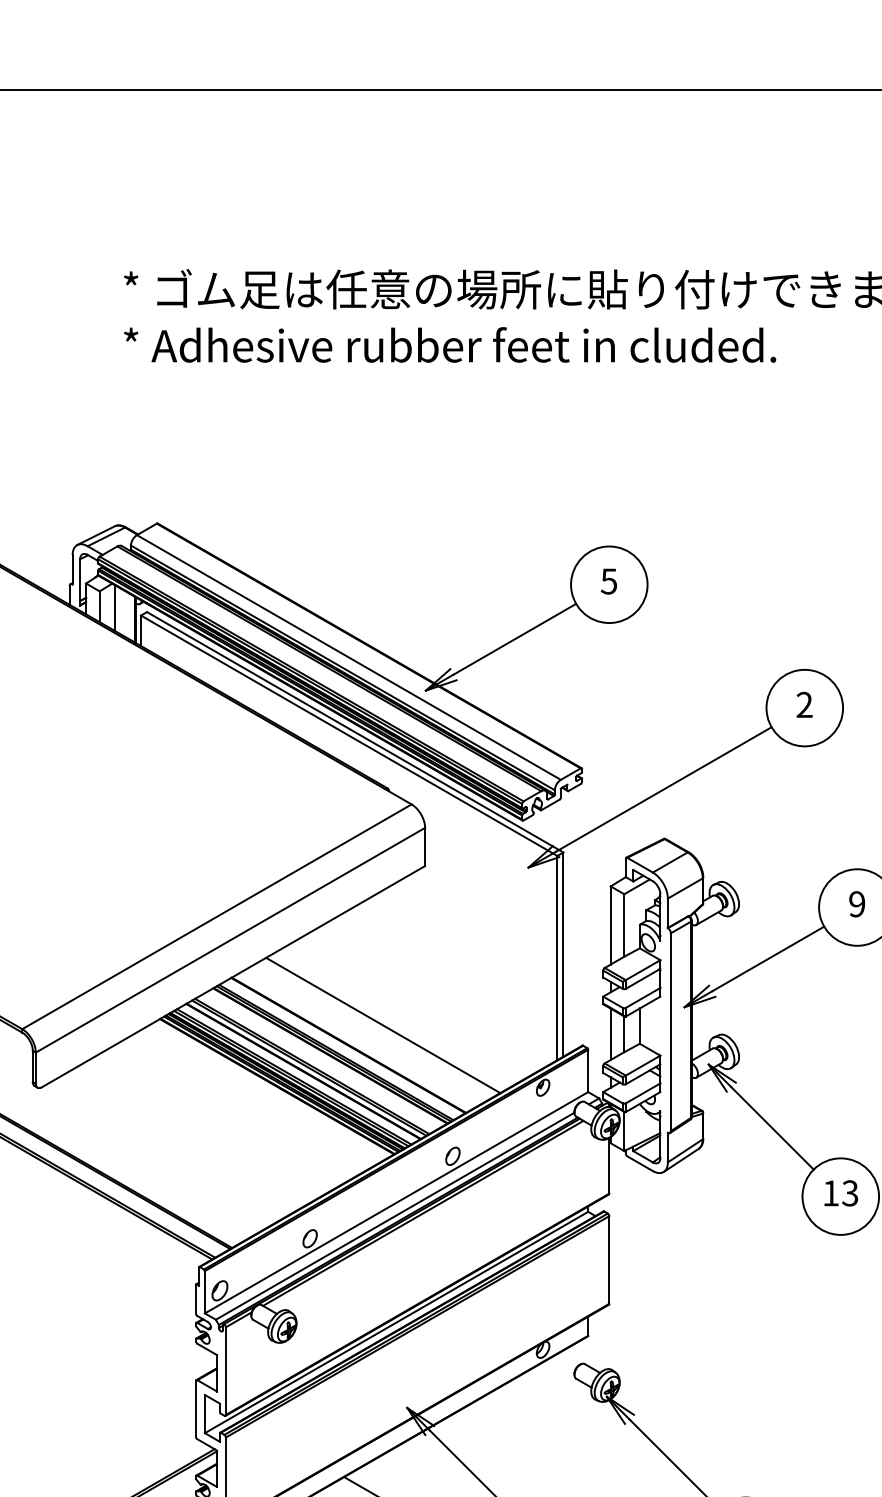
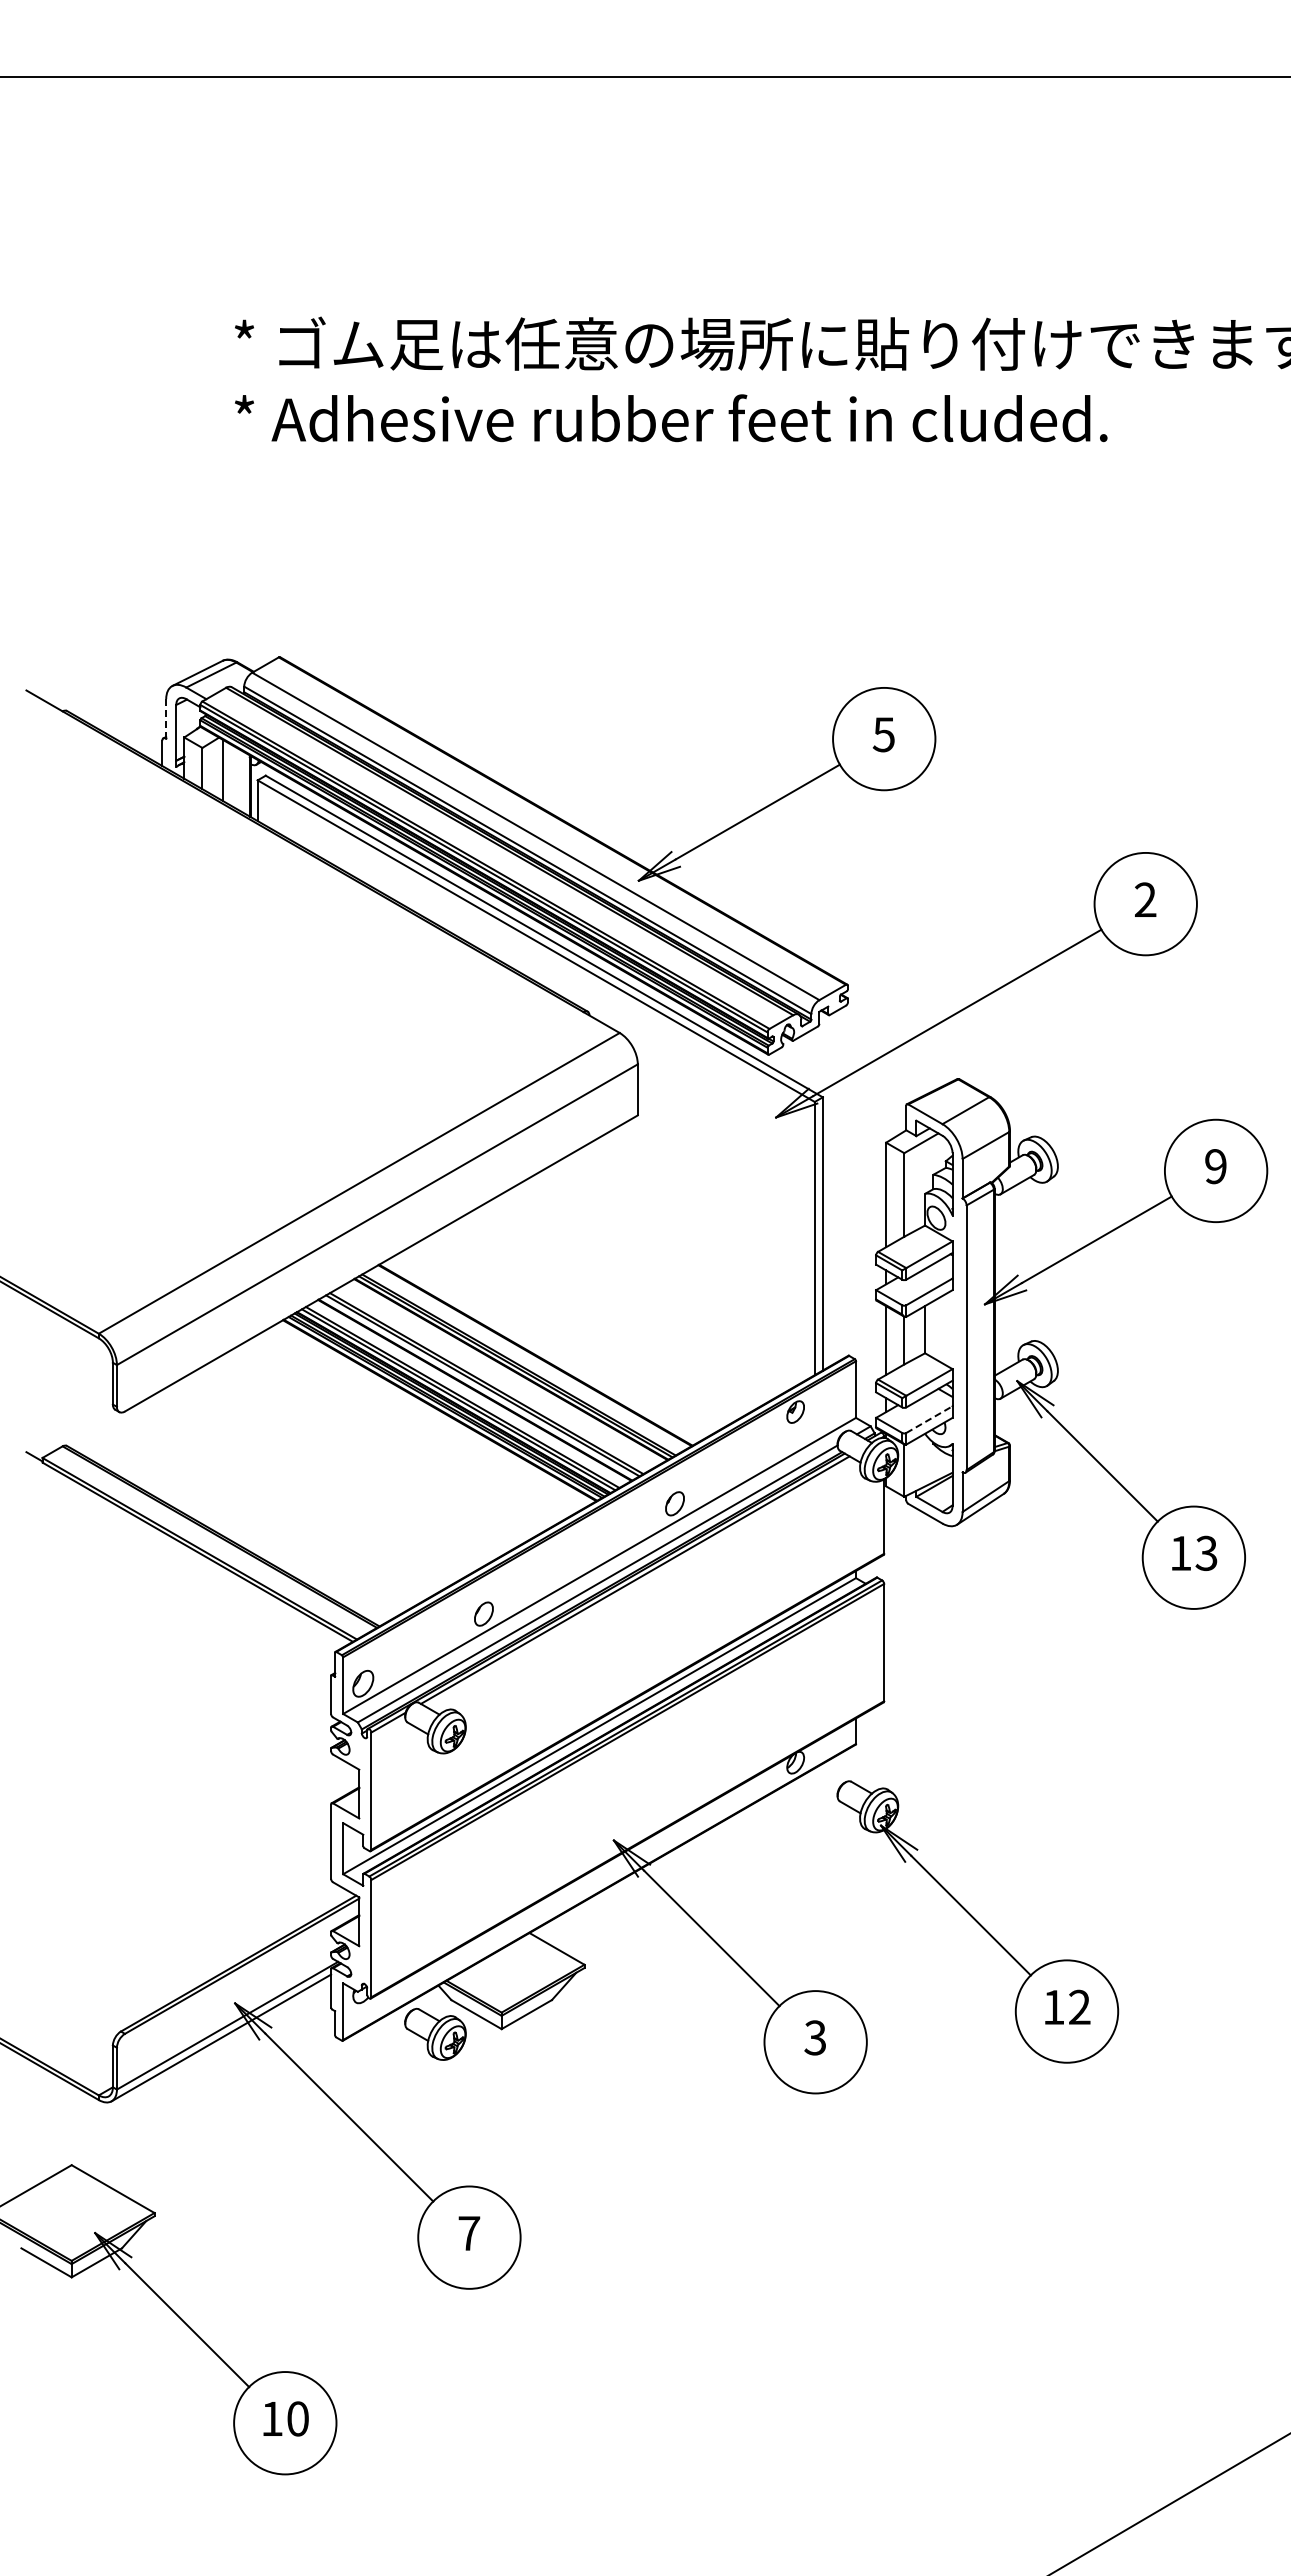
line: (72, 569) -> (166, 718), solid -> dashed
line: (383, 1025) -> (581, 1328), removed
line: (643, 1093) -> (929, 1419), solid -> dashed

